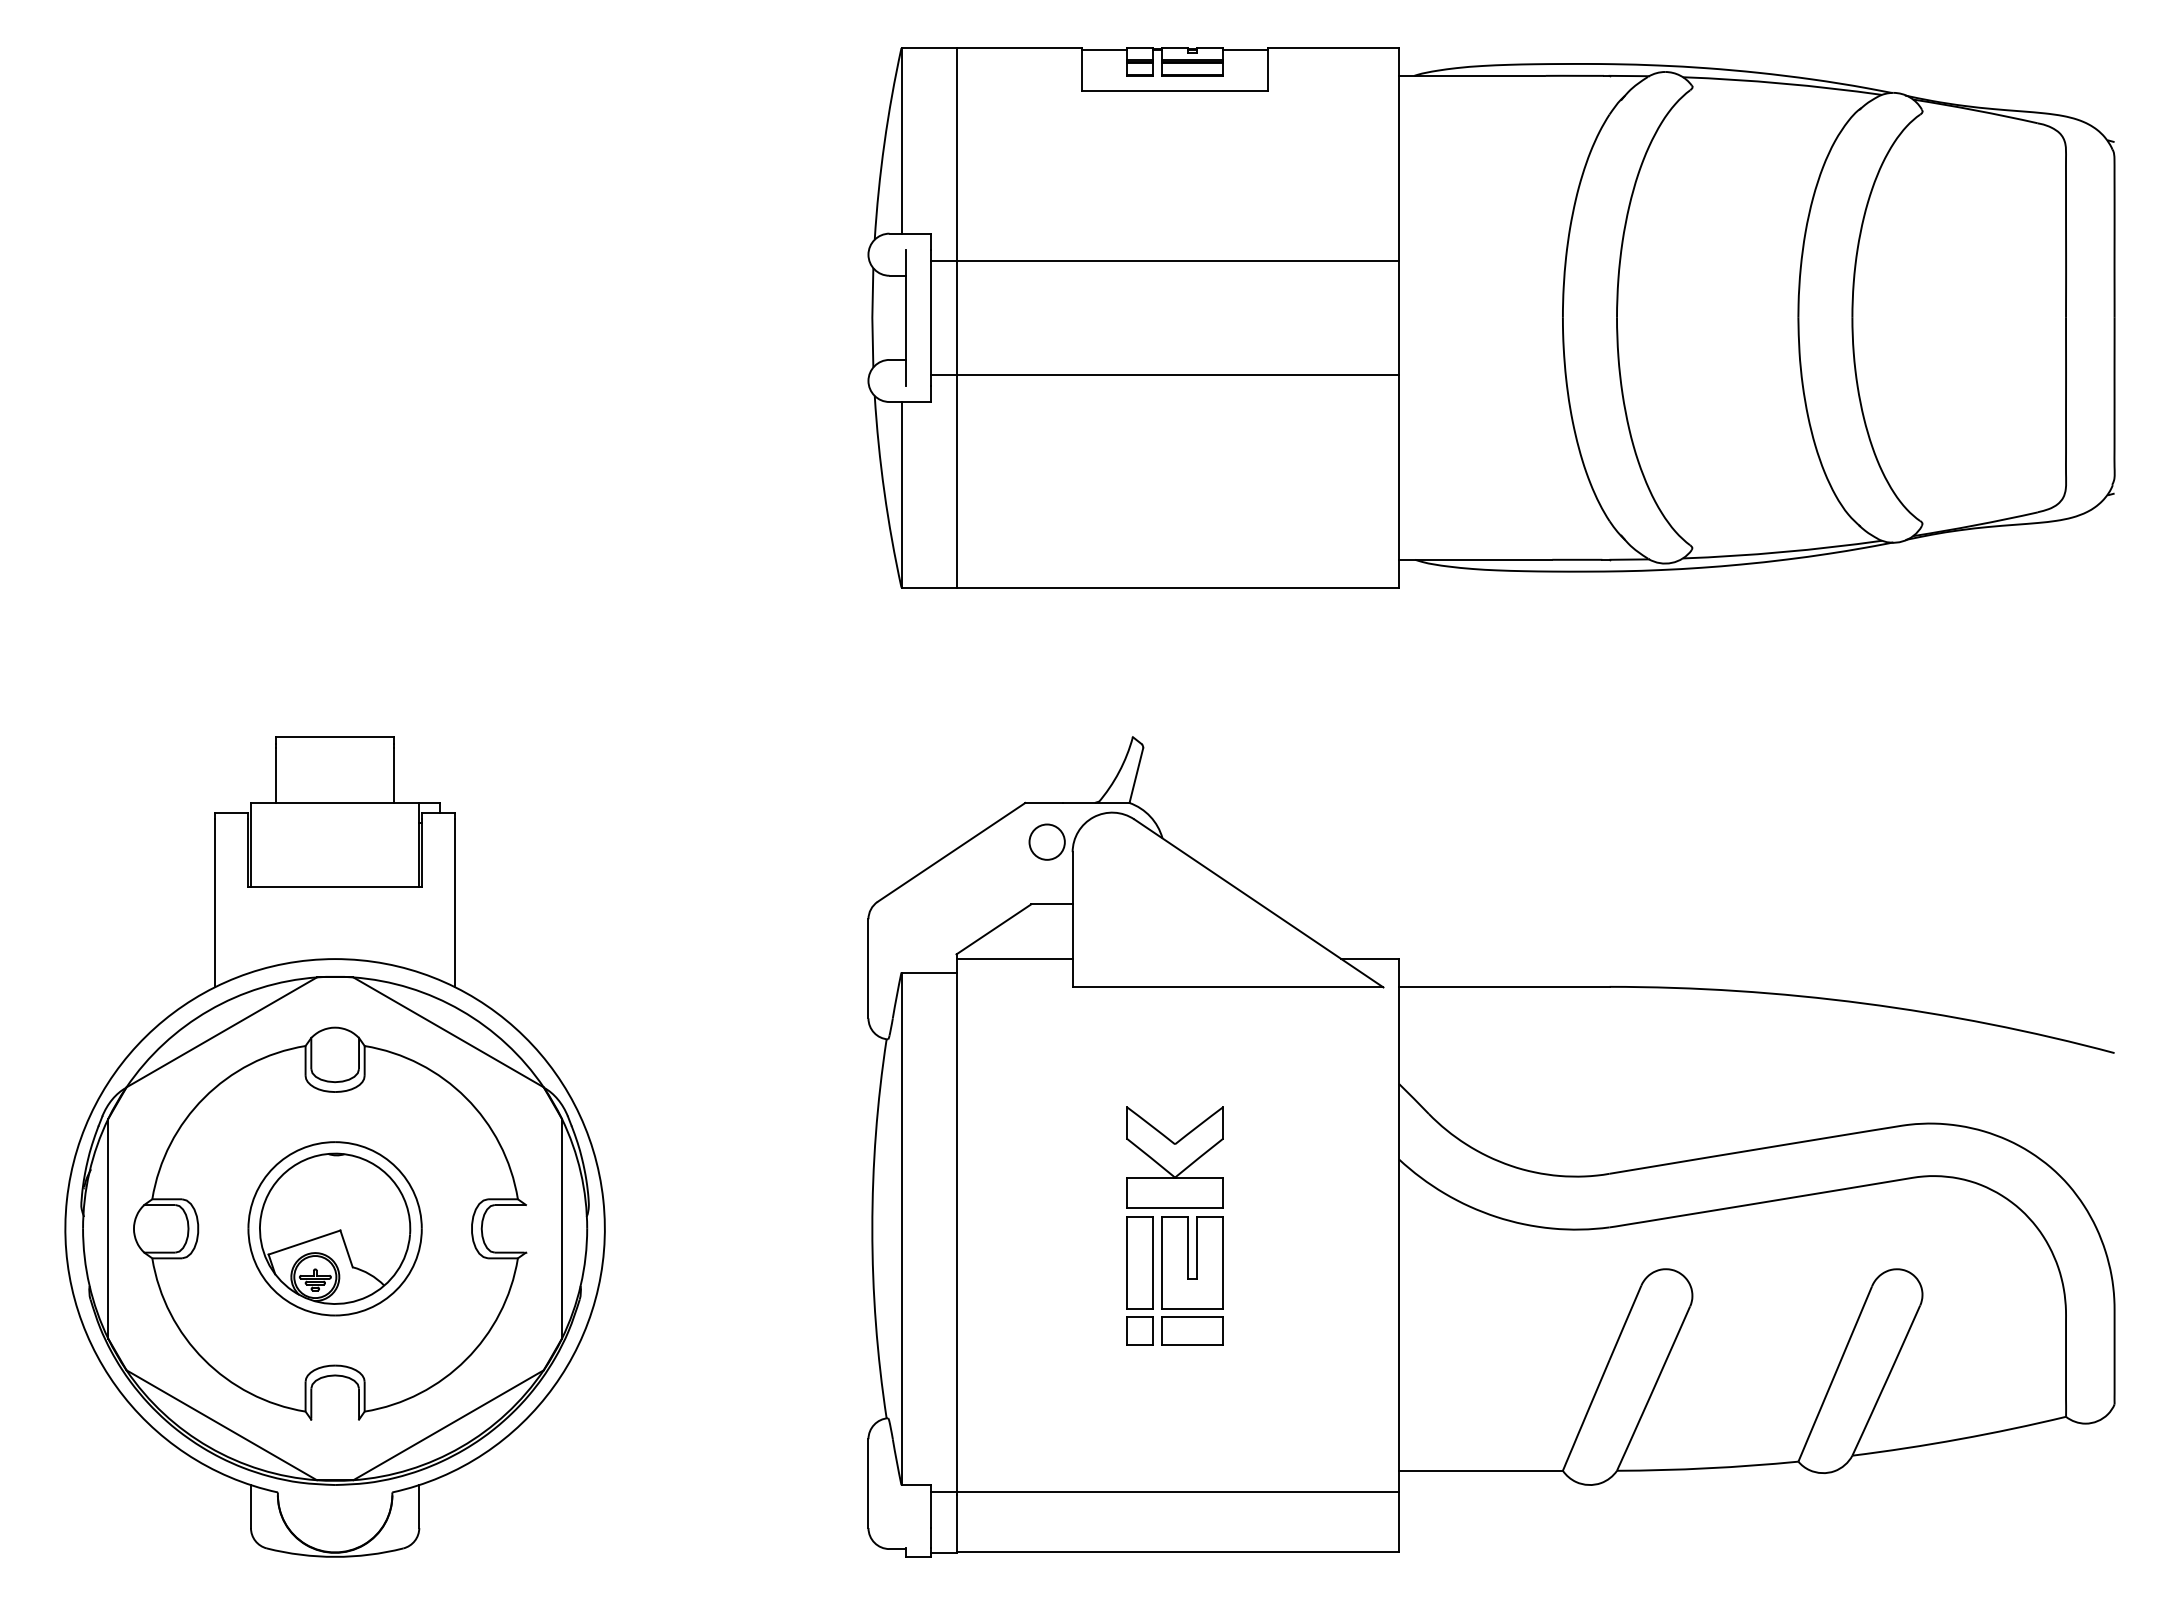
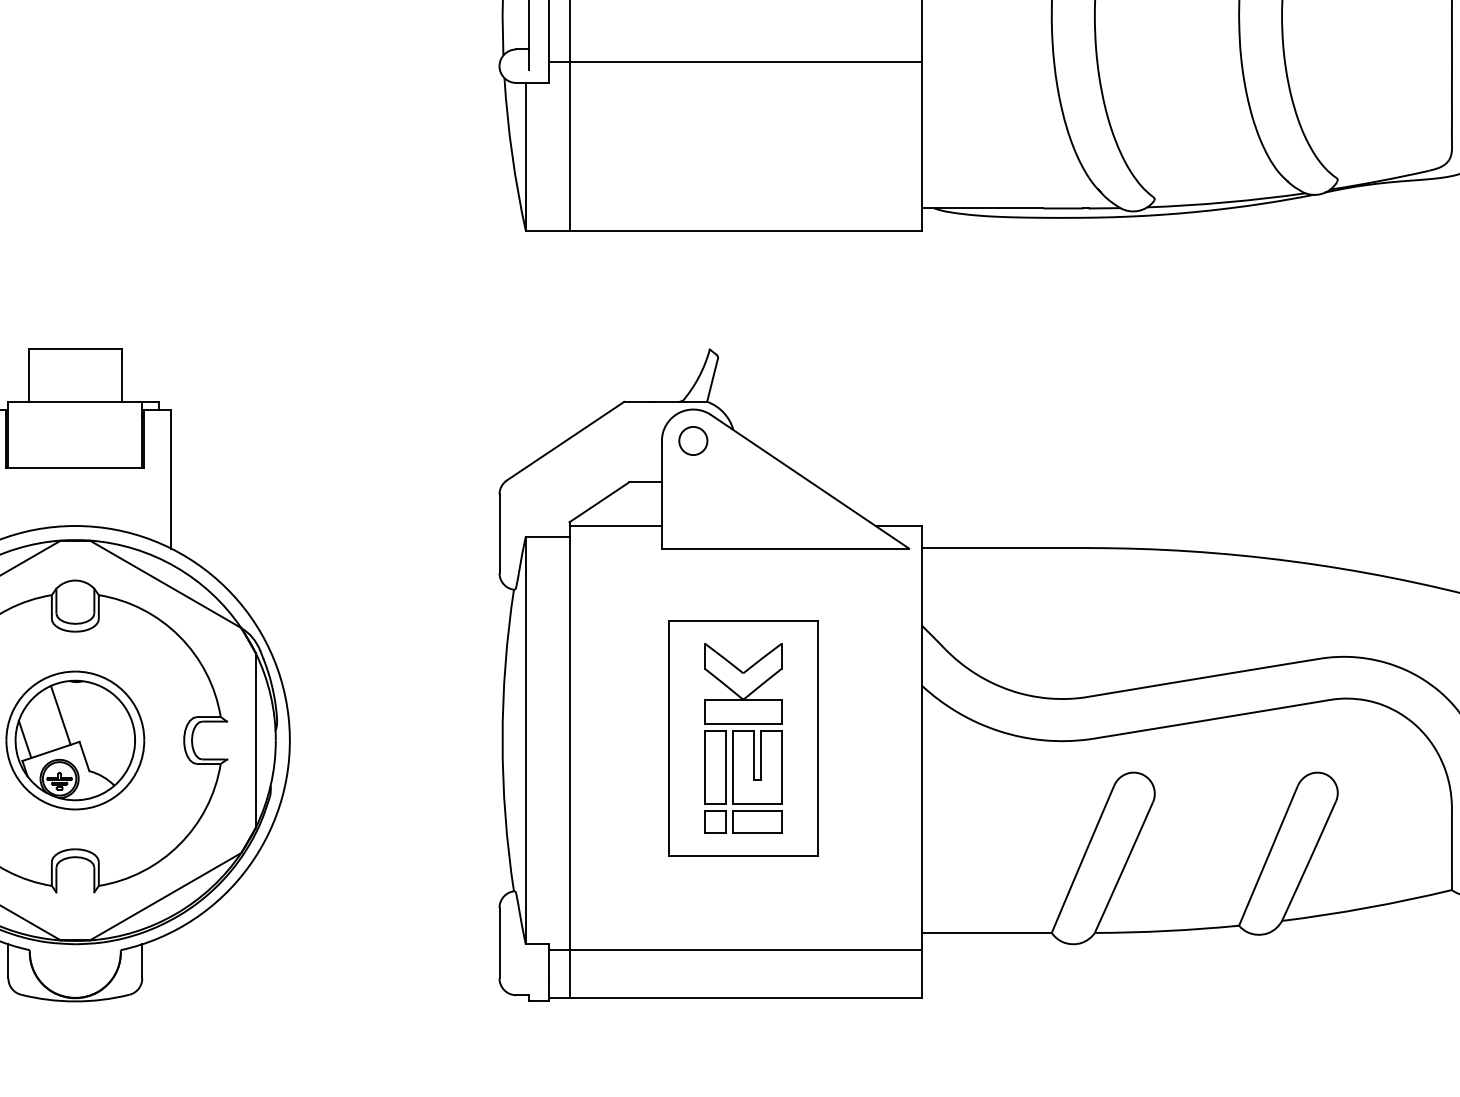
circle: (1046, 841) -> (692, 440), moved
line: (316, 1197) -> (60, 715), added
part: (1174, 1226) -> (742, 738), added
line: (271, 1227) -> (24, 739), added

